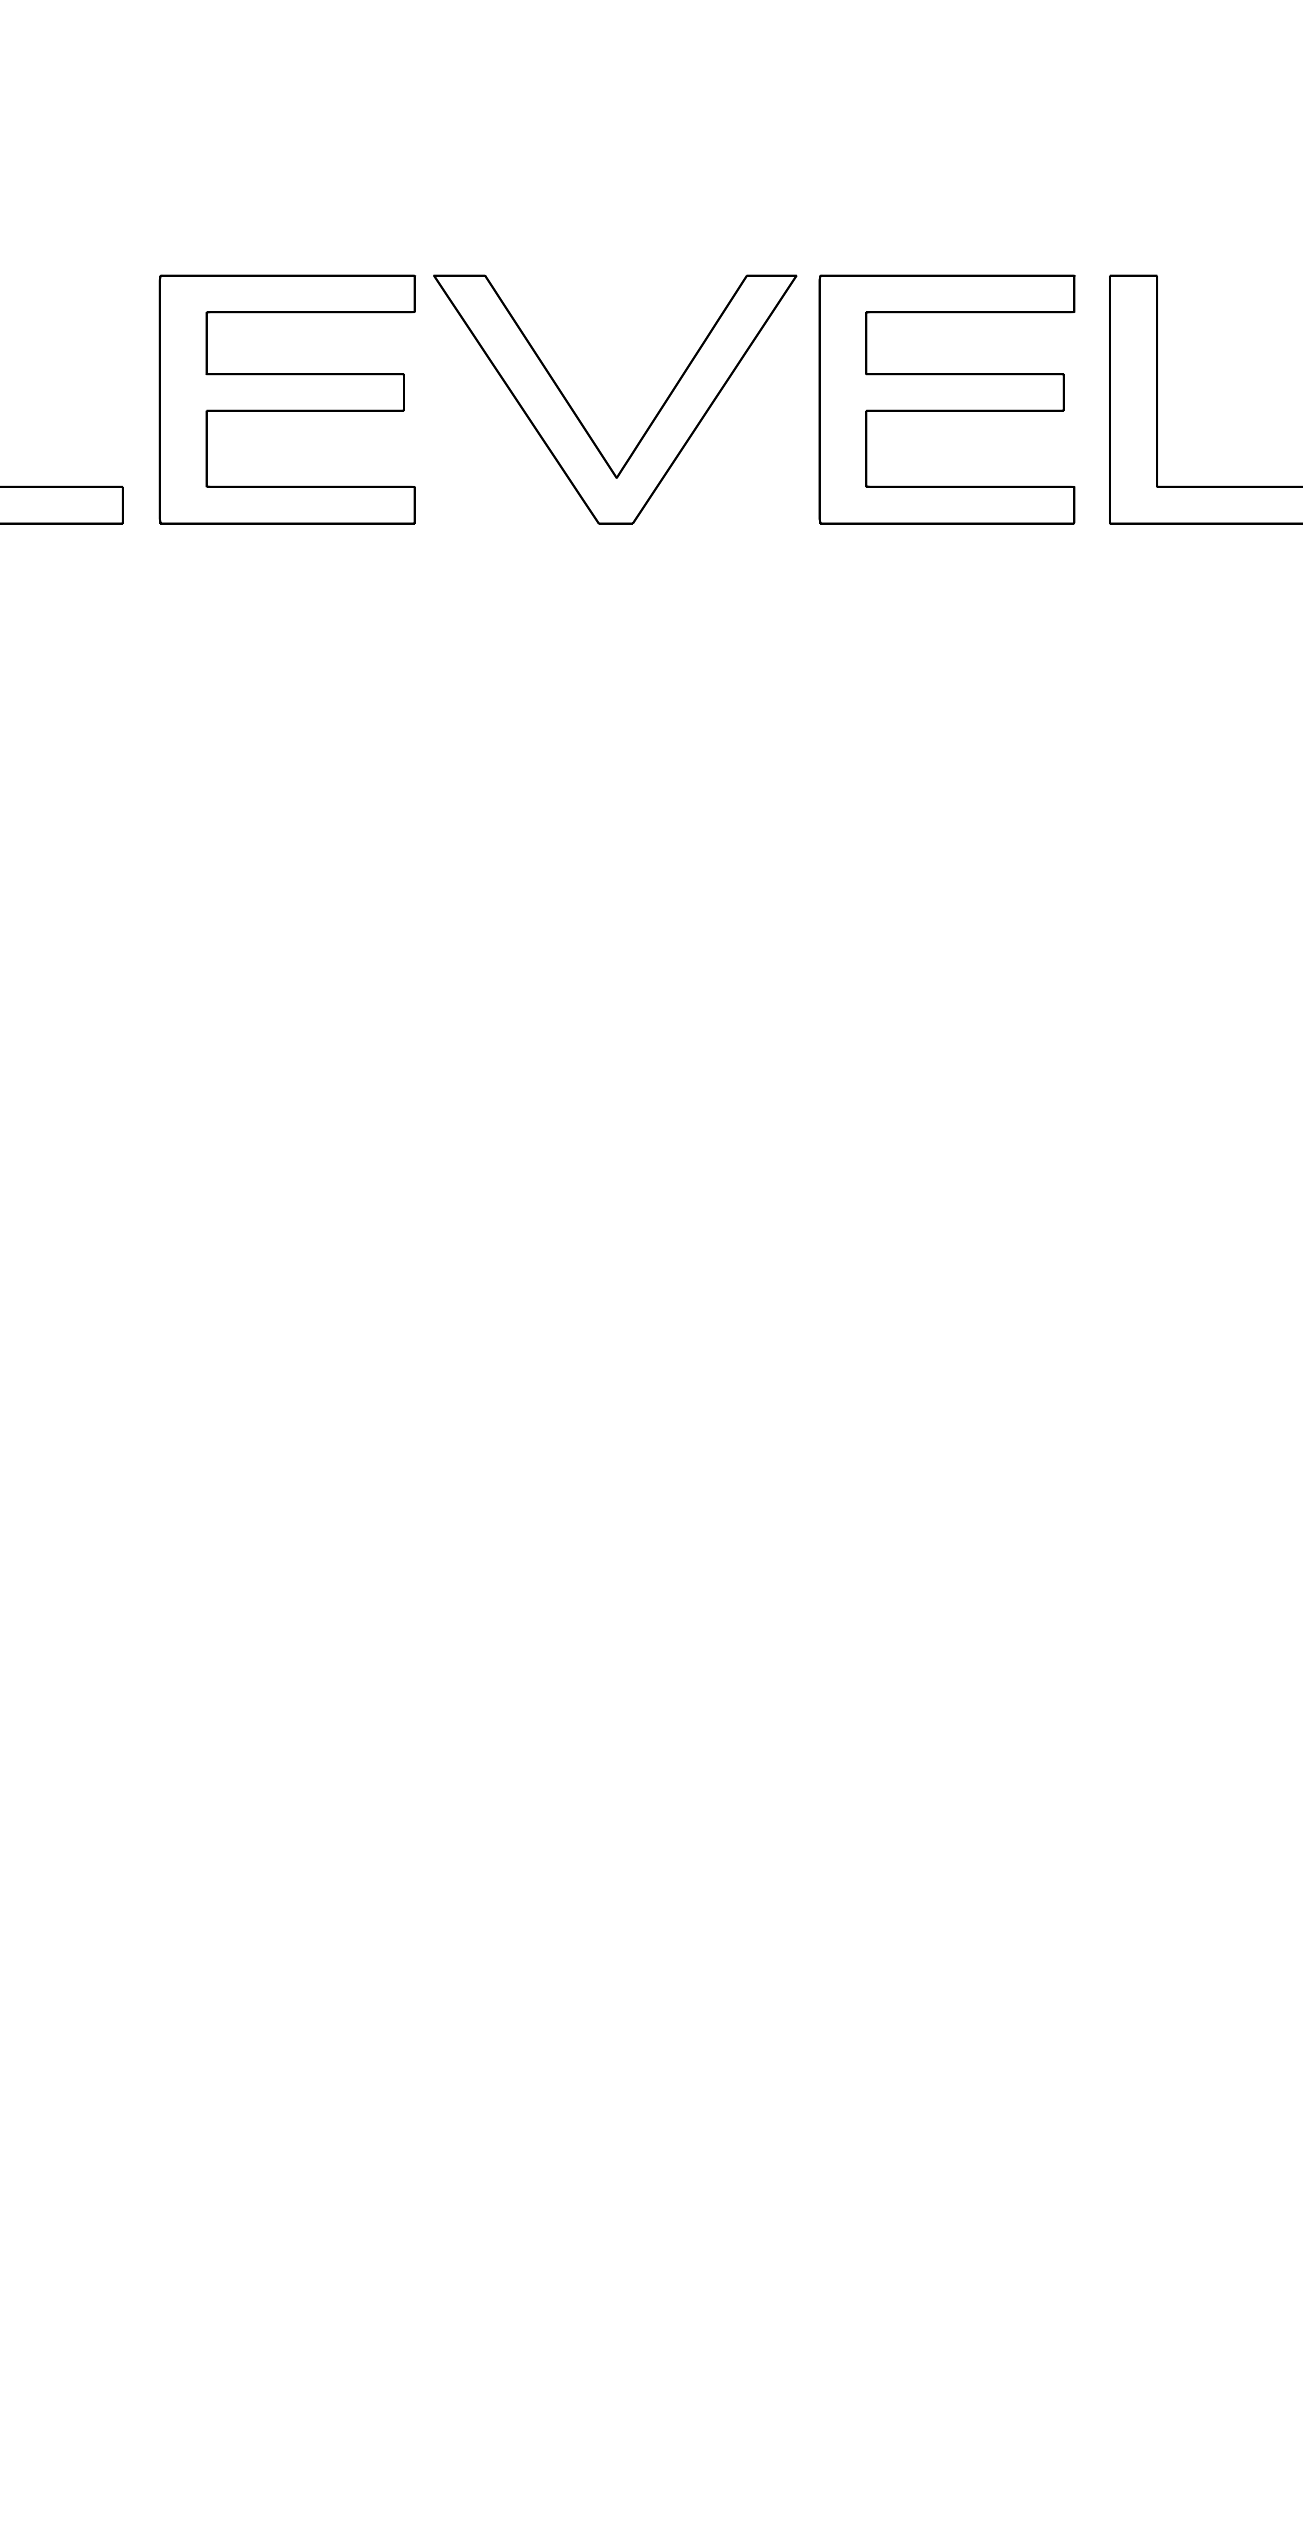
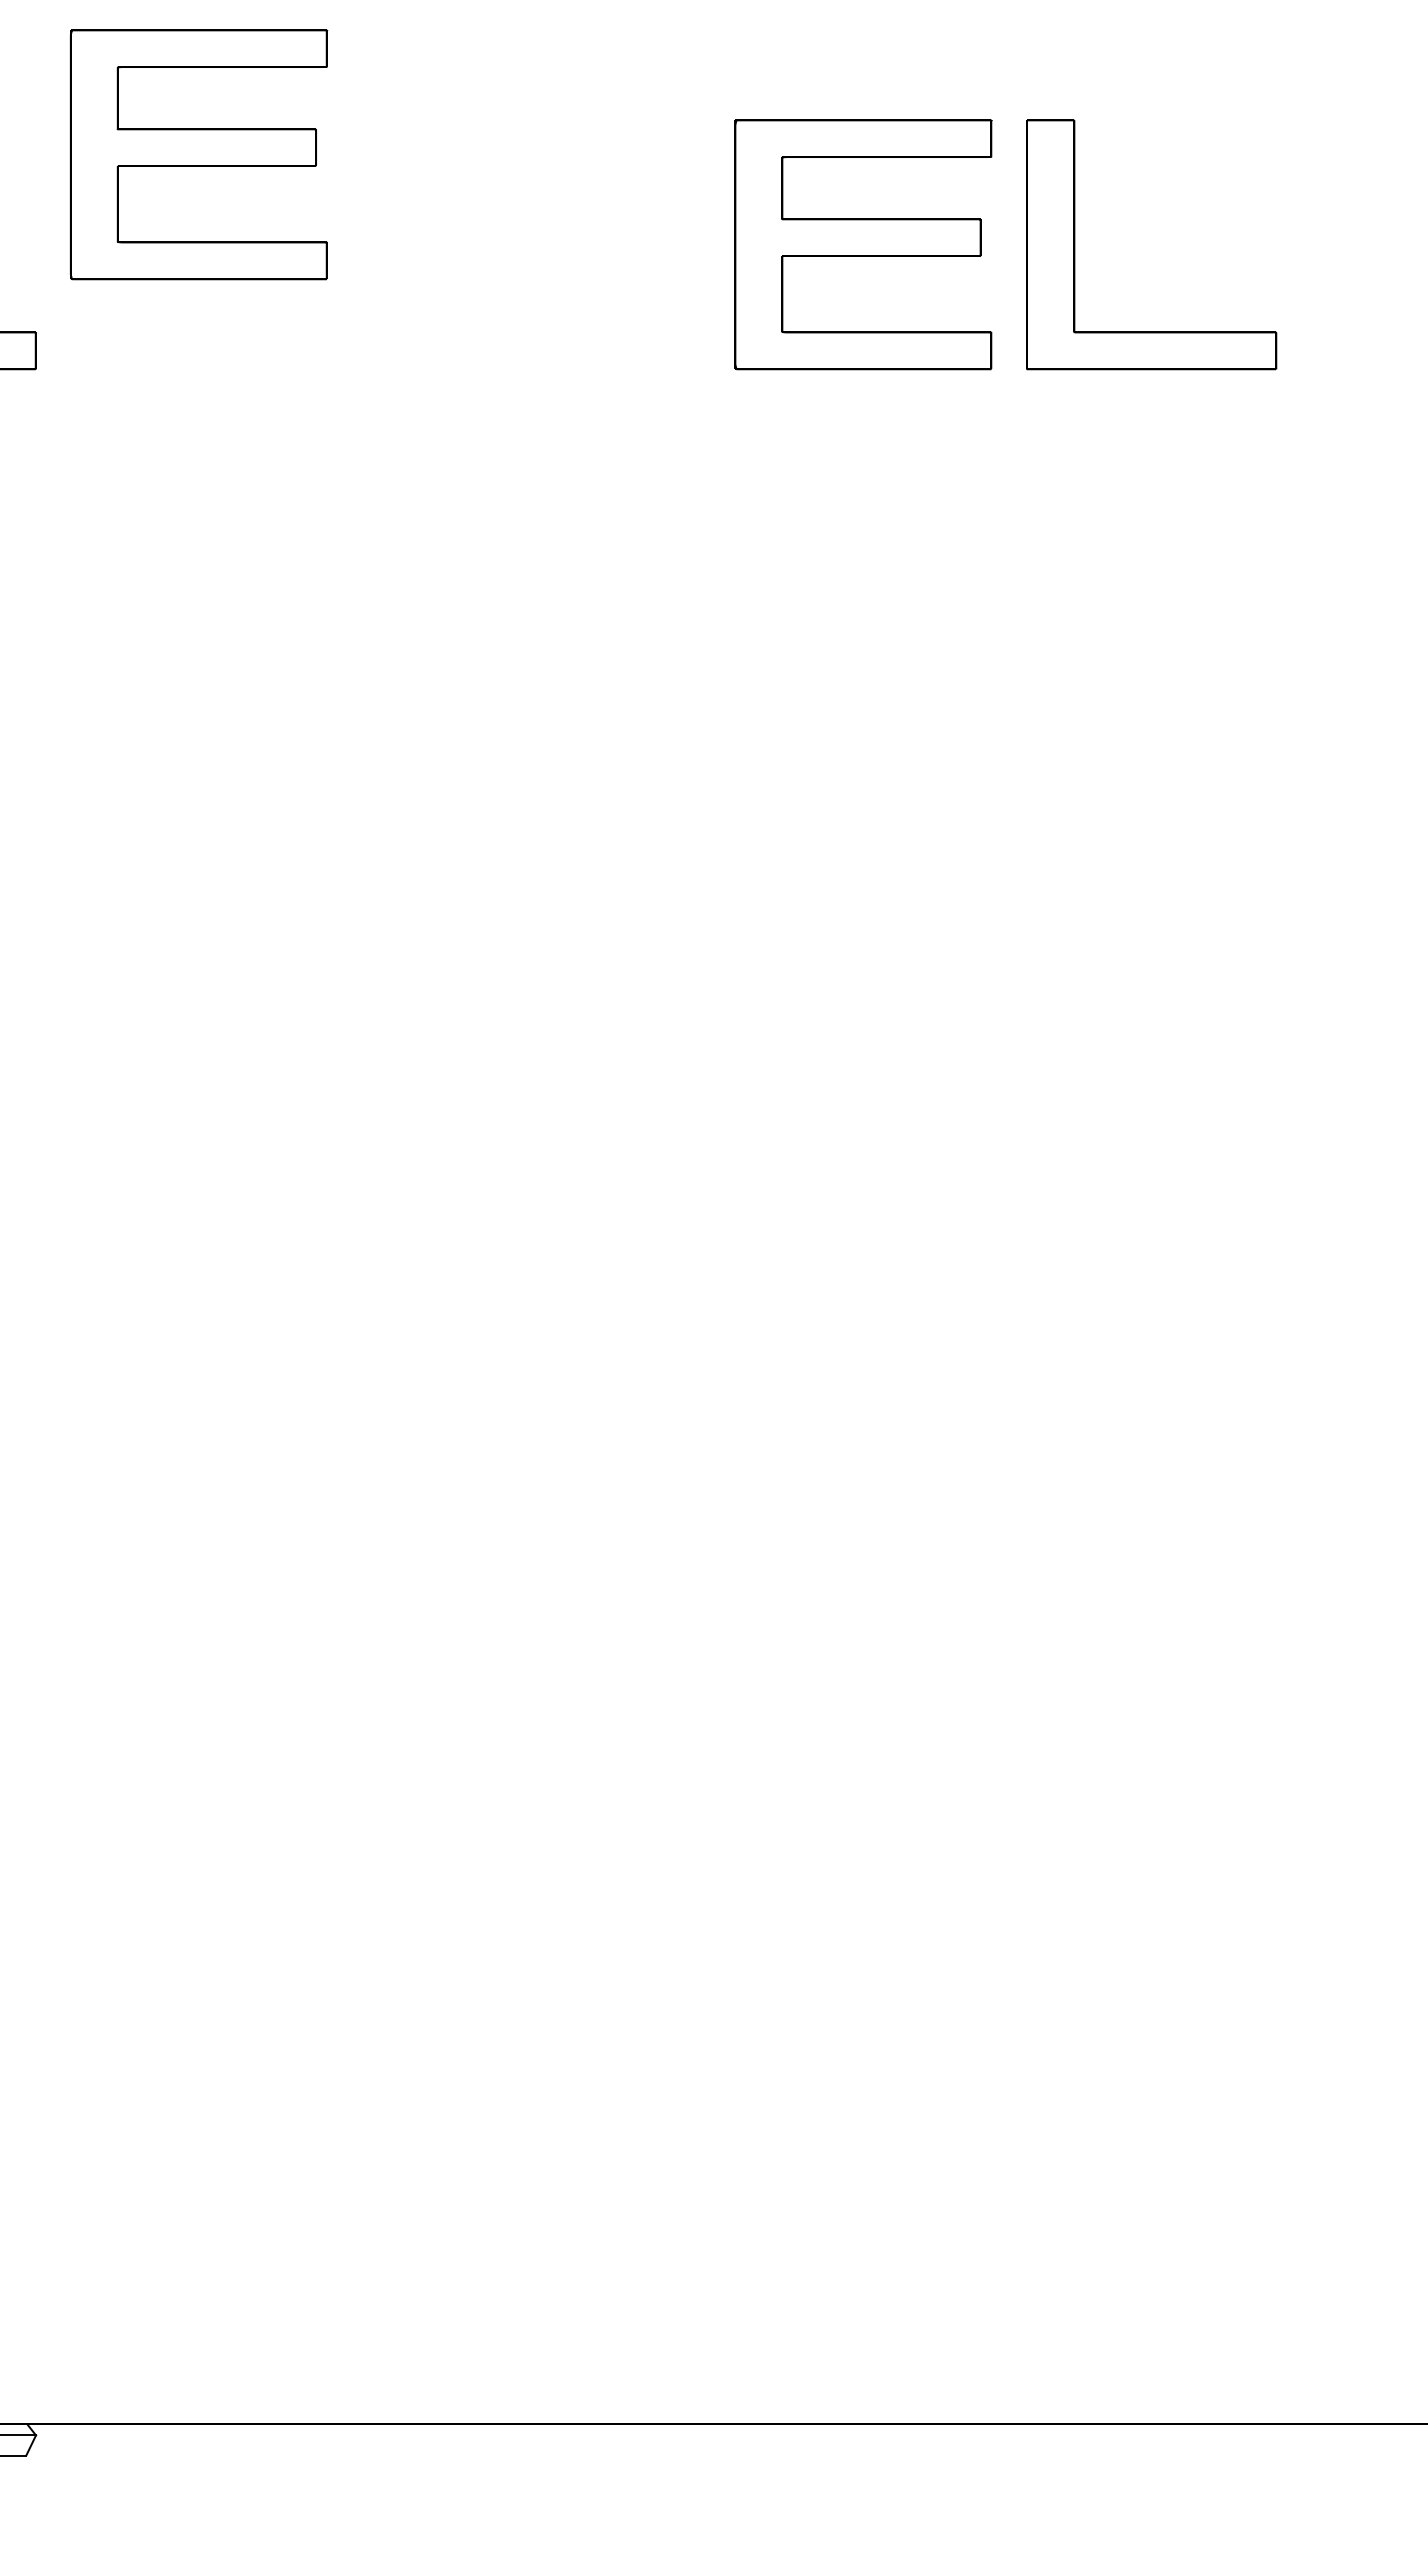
part: (287, 399) -> (199, 154), moved
part: (580, 420) -> (495, 265), removed

